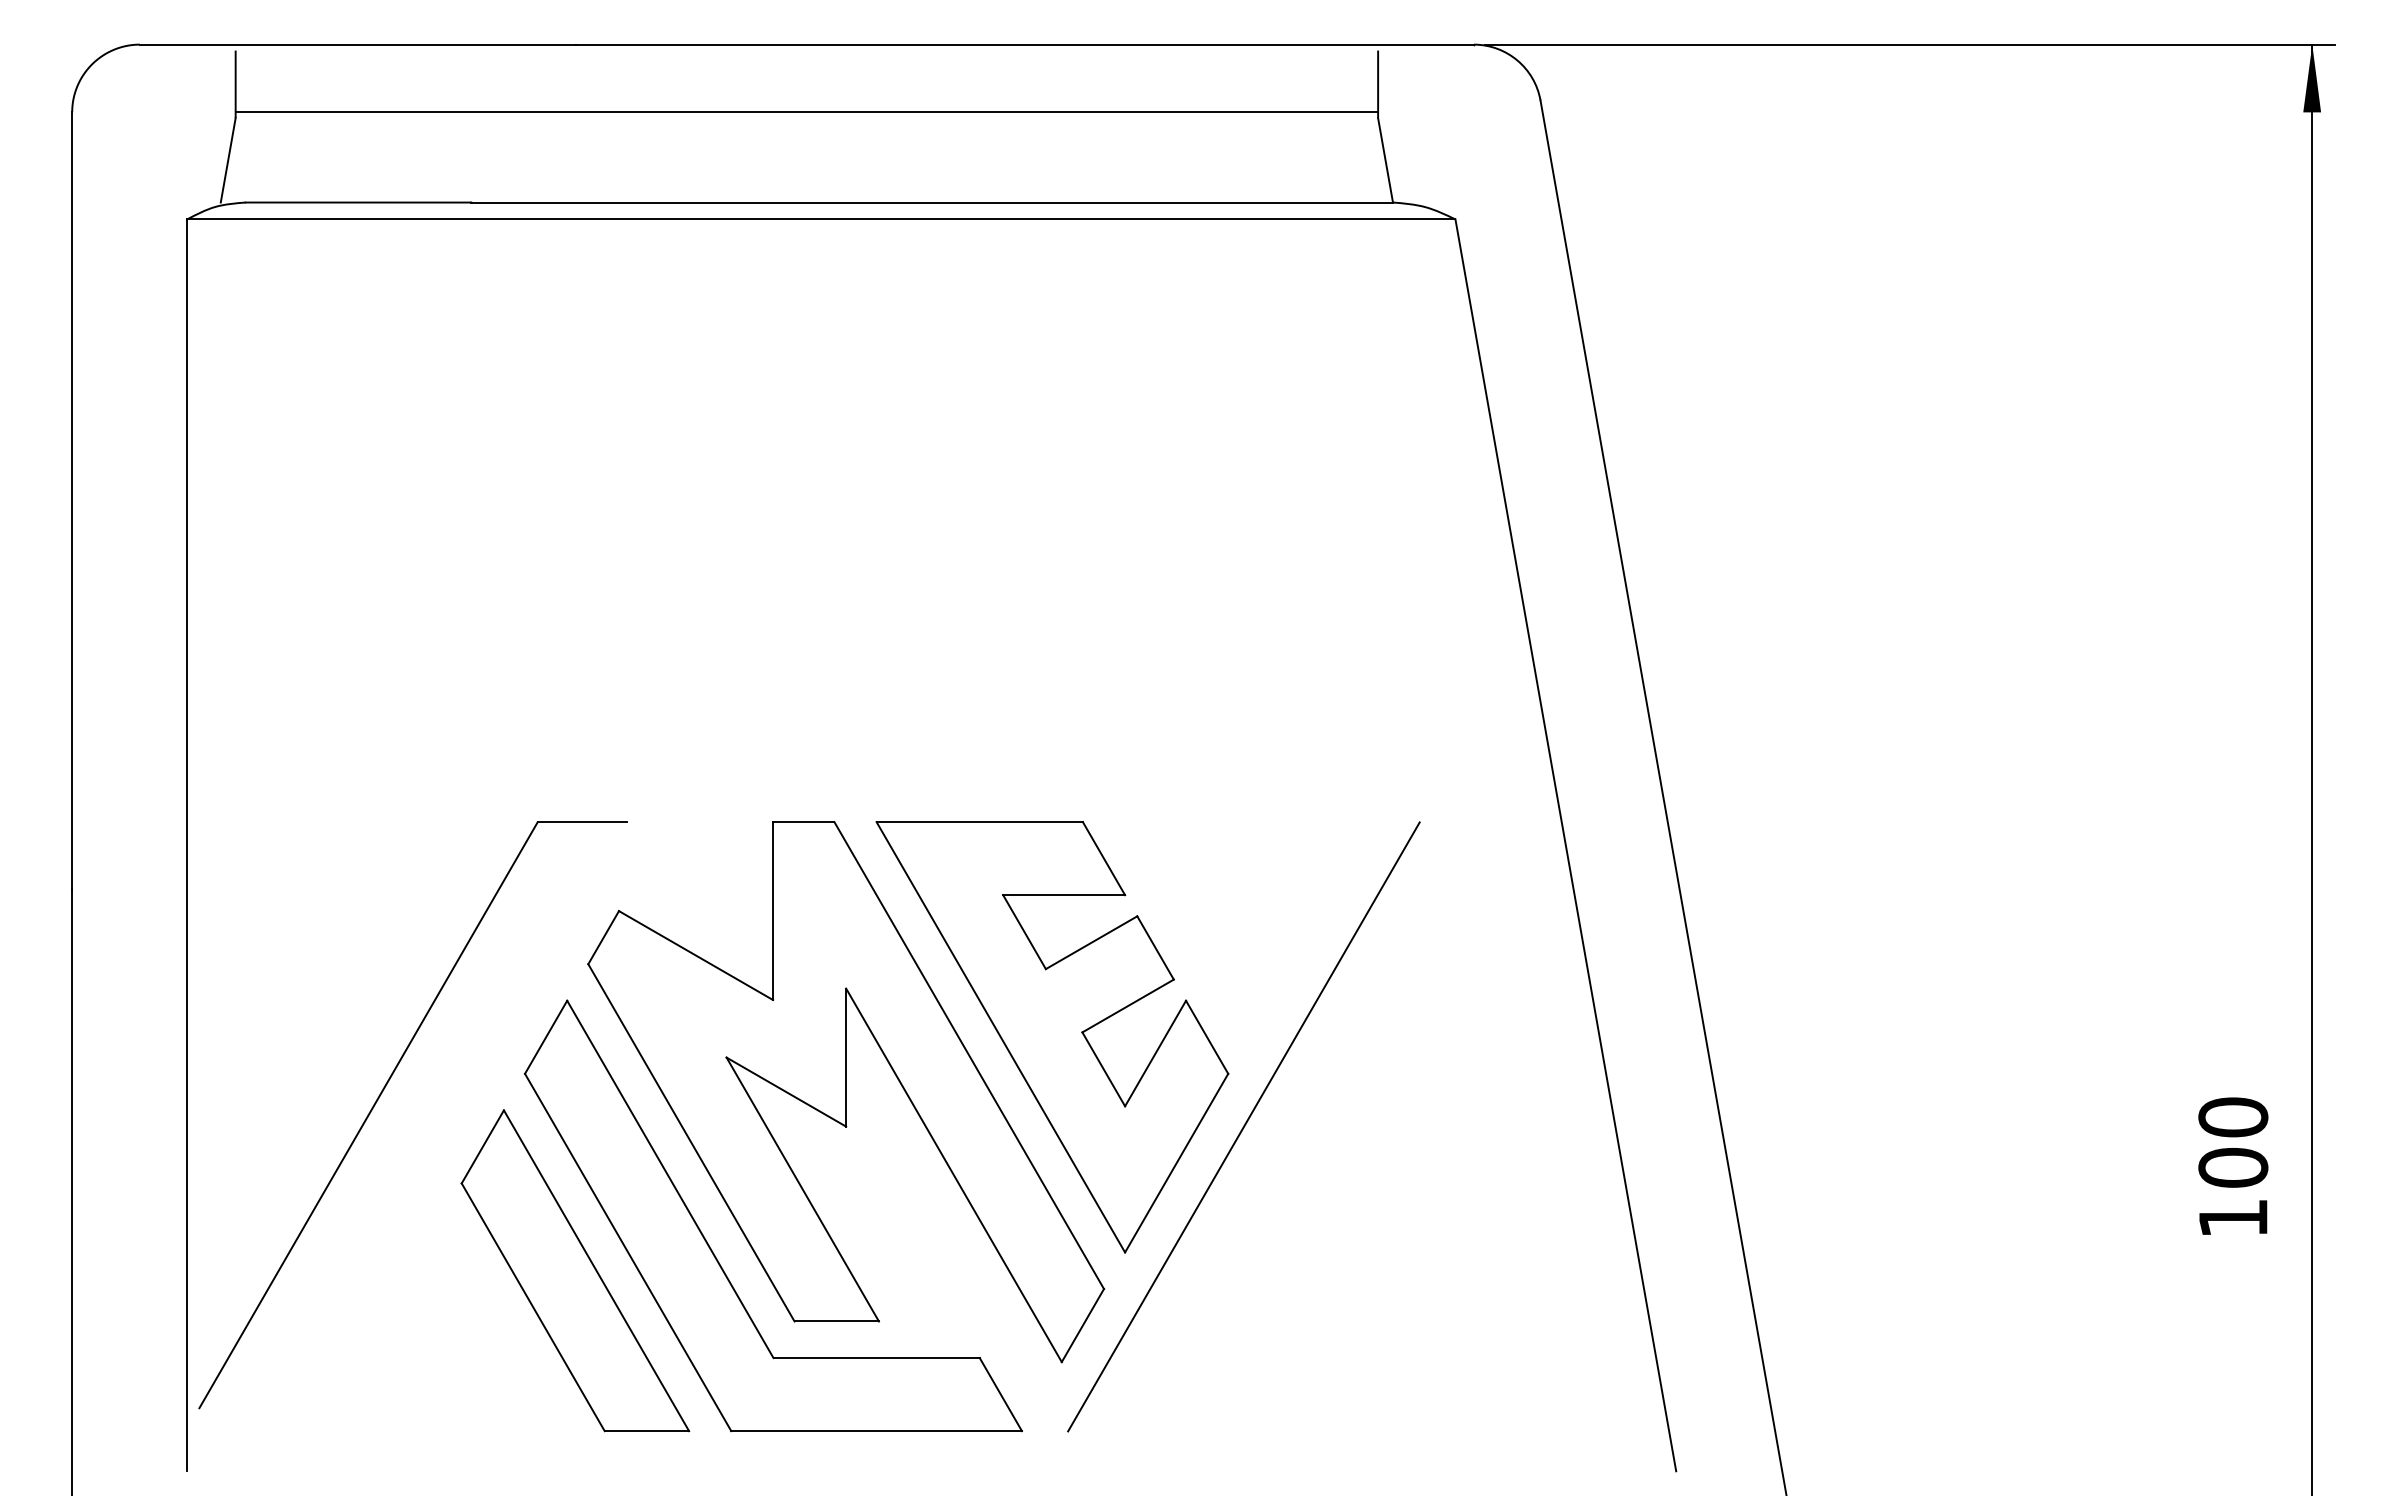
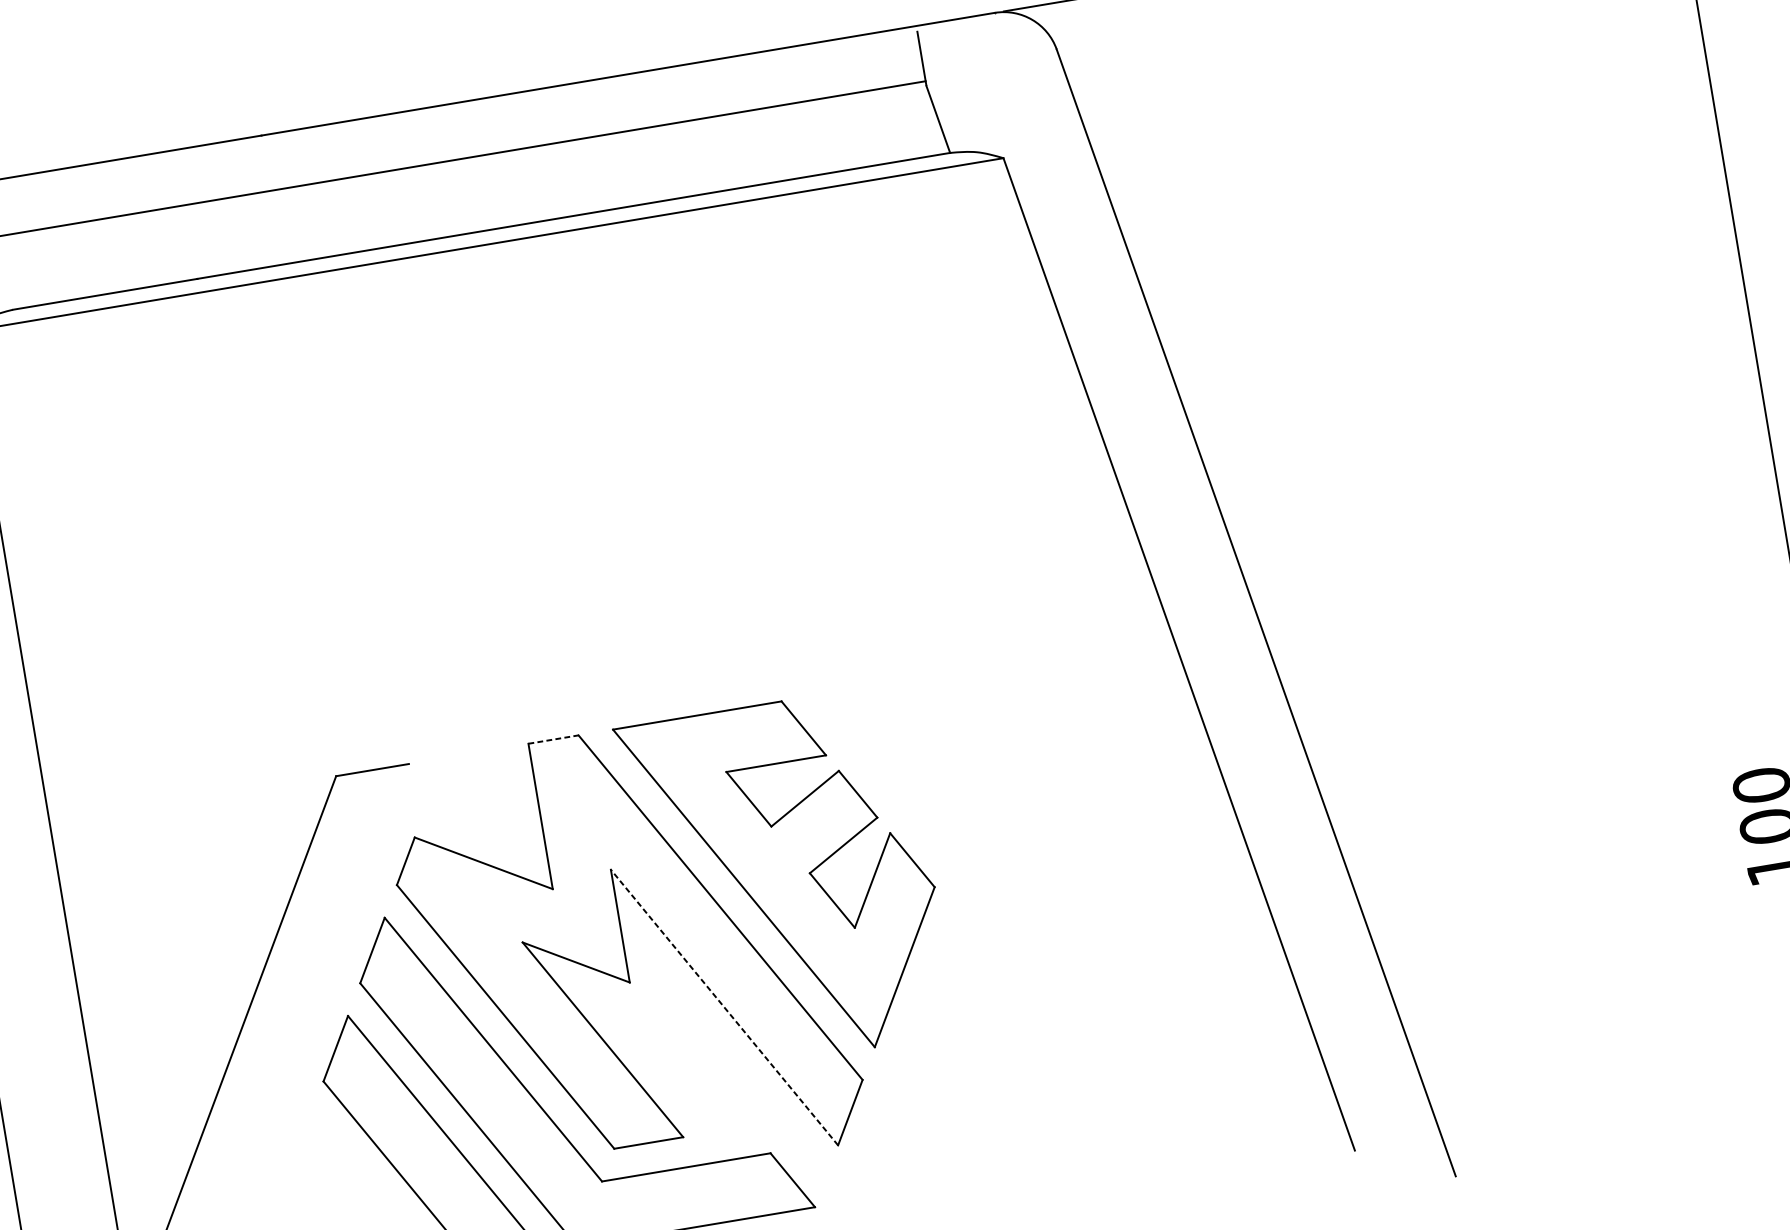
line: (803, 822) -> (553, 739), solid -> dashed
line: (1243, 1126) -> (954, 928), removed
line: (953, 1175) -> (724, 1007), solid -> dashed

